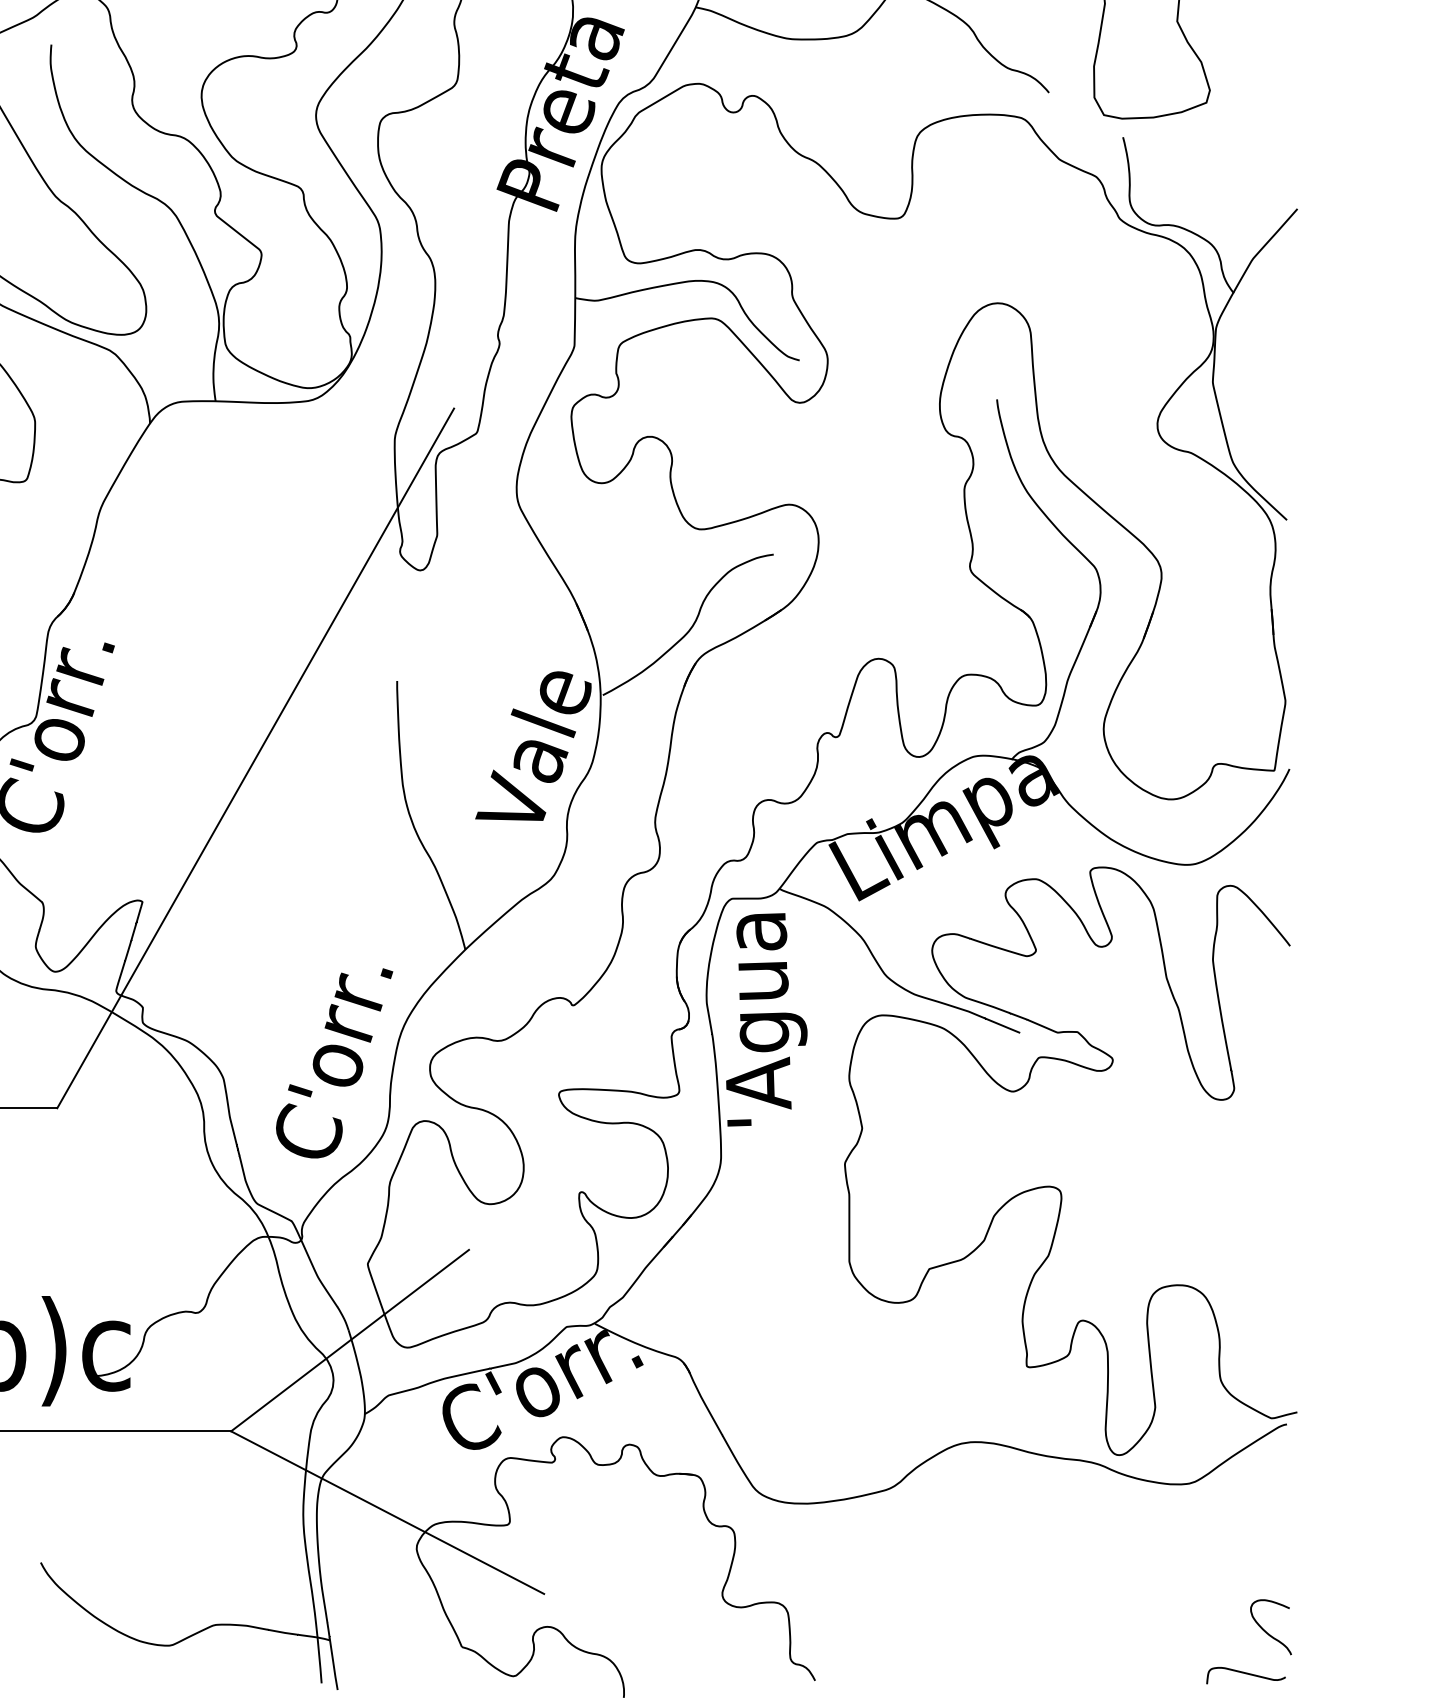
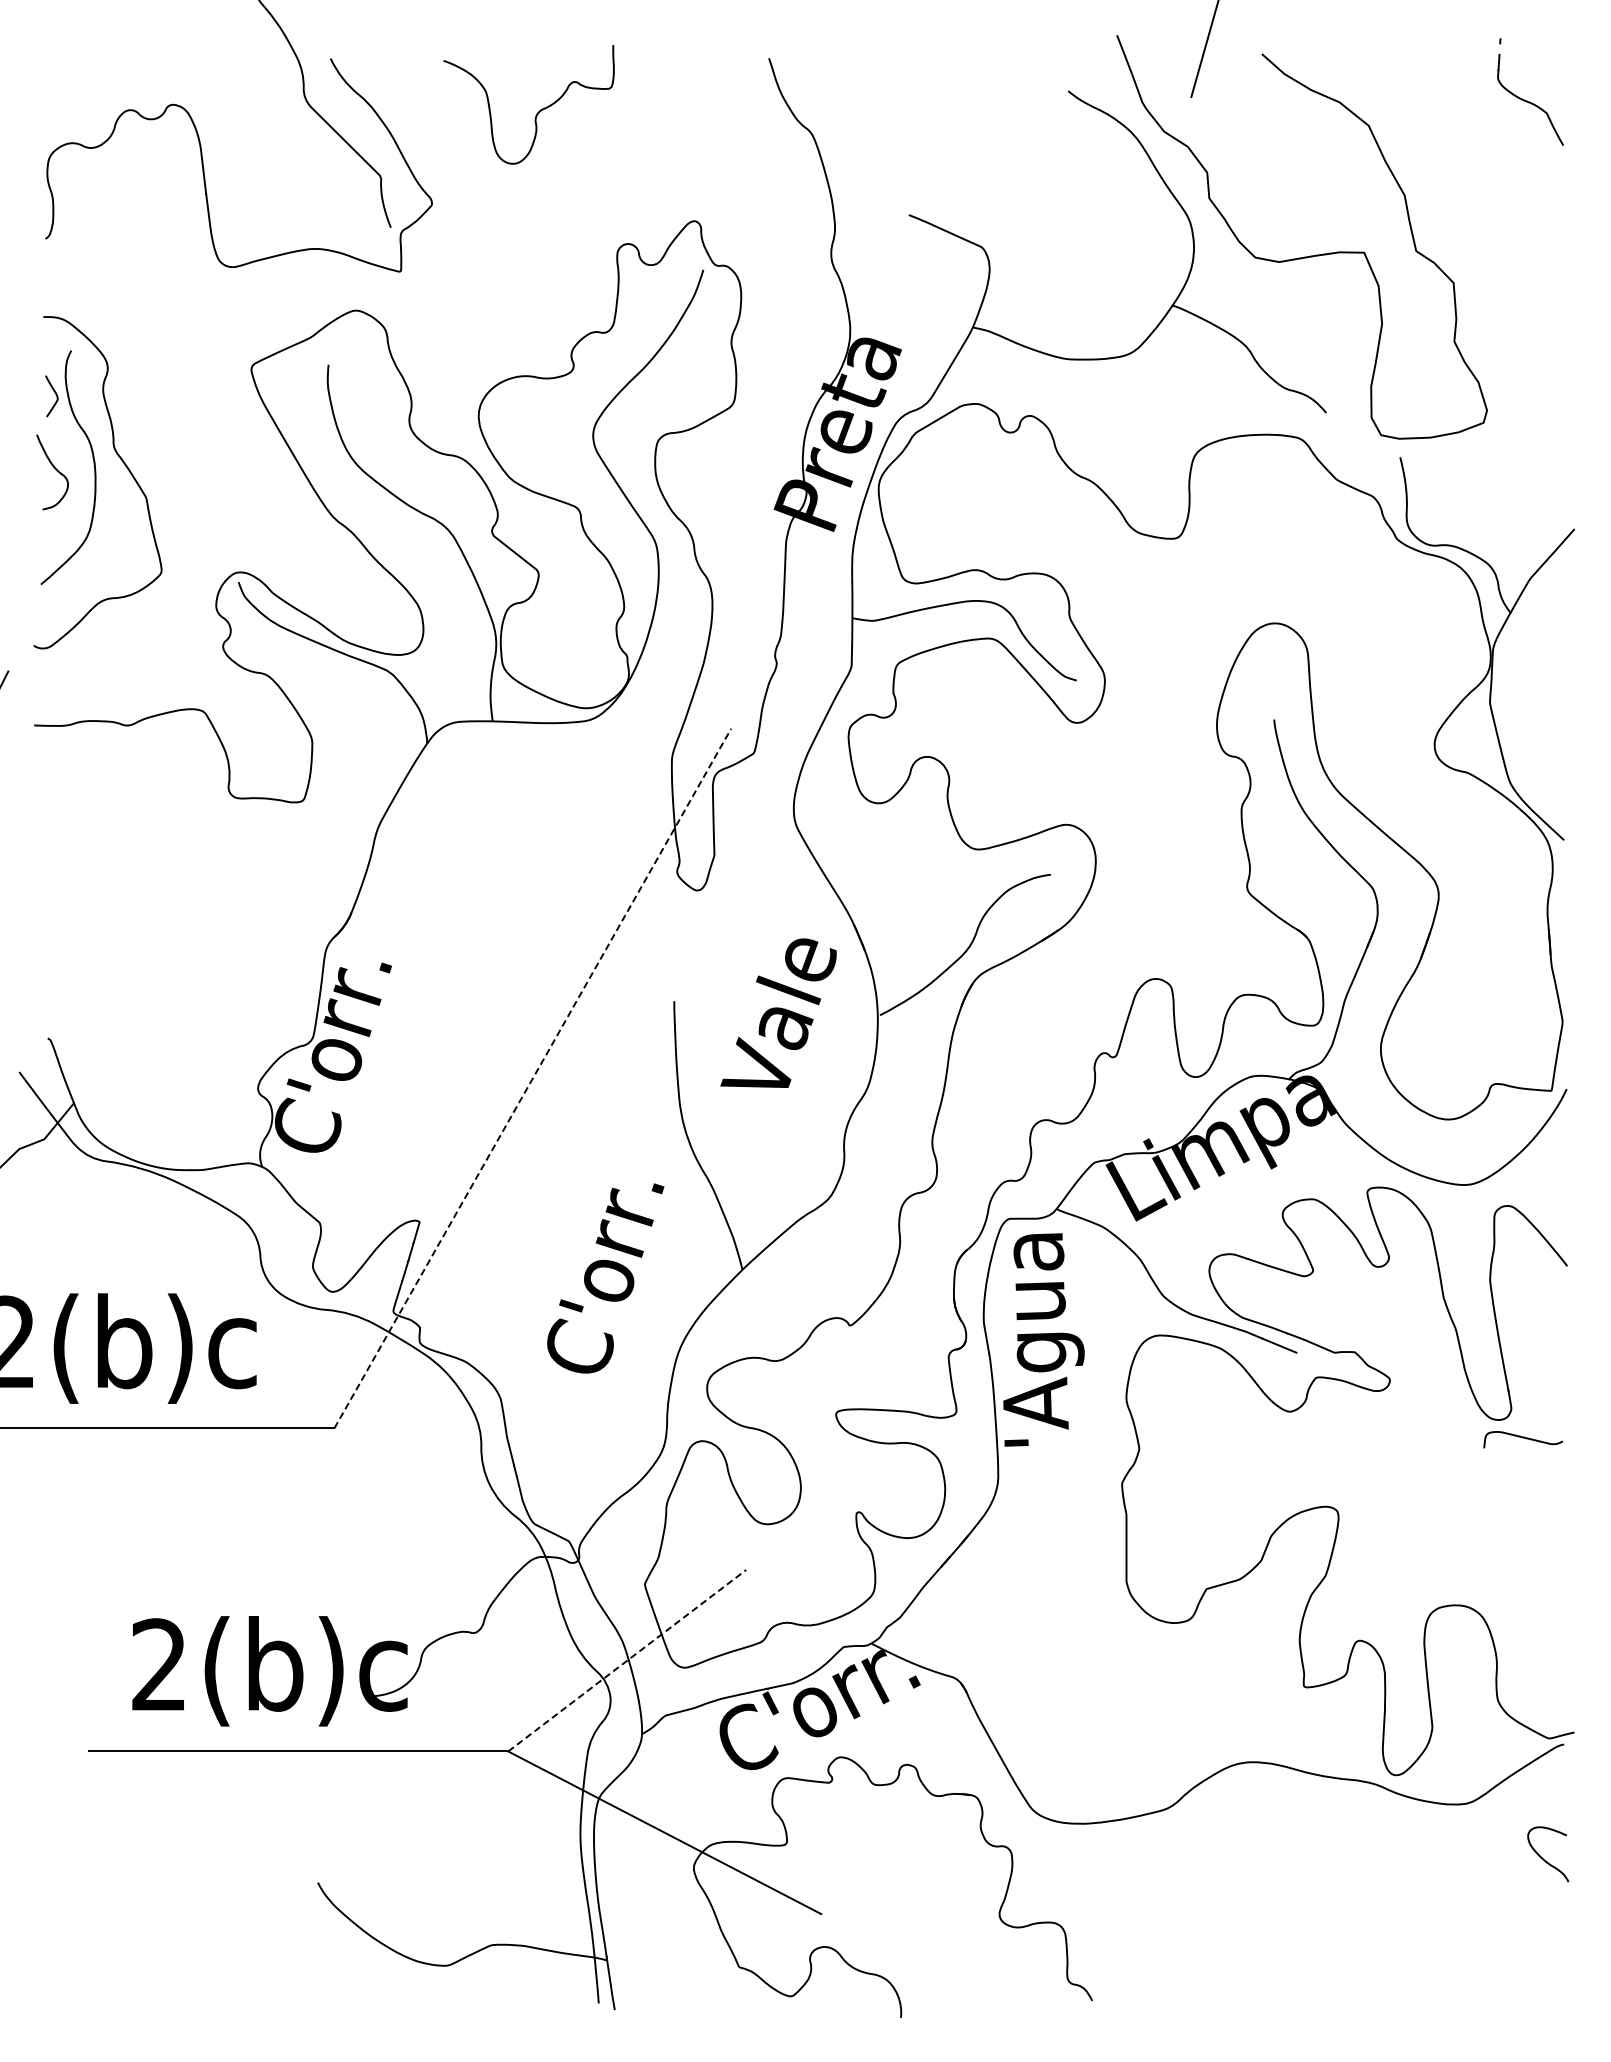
text: (533, 745) -> (778, 1012), moved
line: (256, 758) -> (533, 1078), solid -> dashed
text: (334, 1063) -> (605, 1278), moved
line: (350, 1340) -> (627, 1660), solid -> dashed
curve: (1269, 1633) -> (1546, 1860), moved
curve: (1245, 1674) -> (1522, 1438), moved

